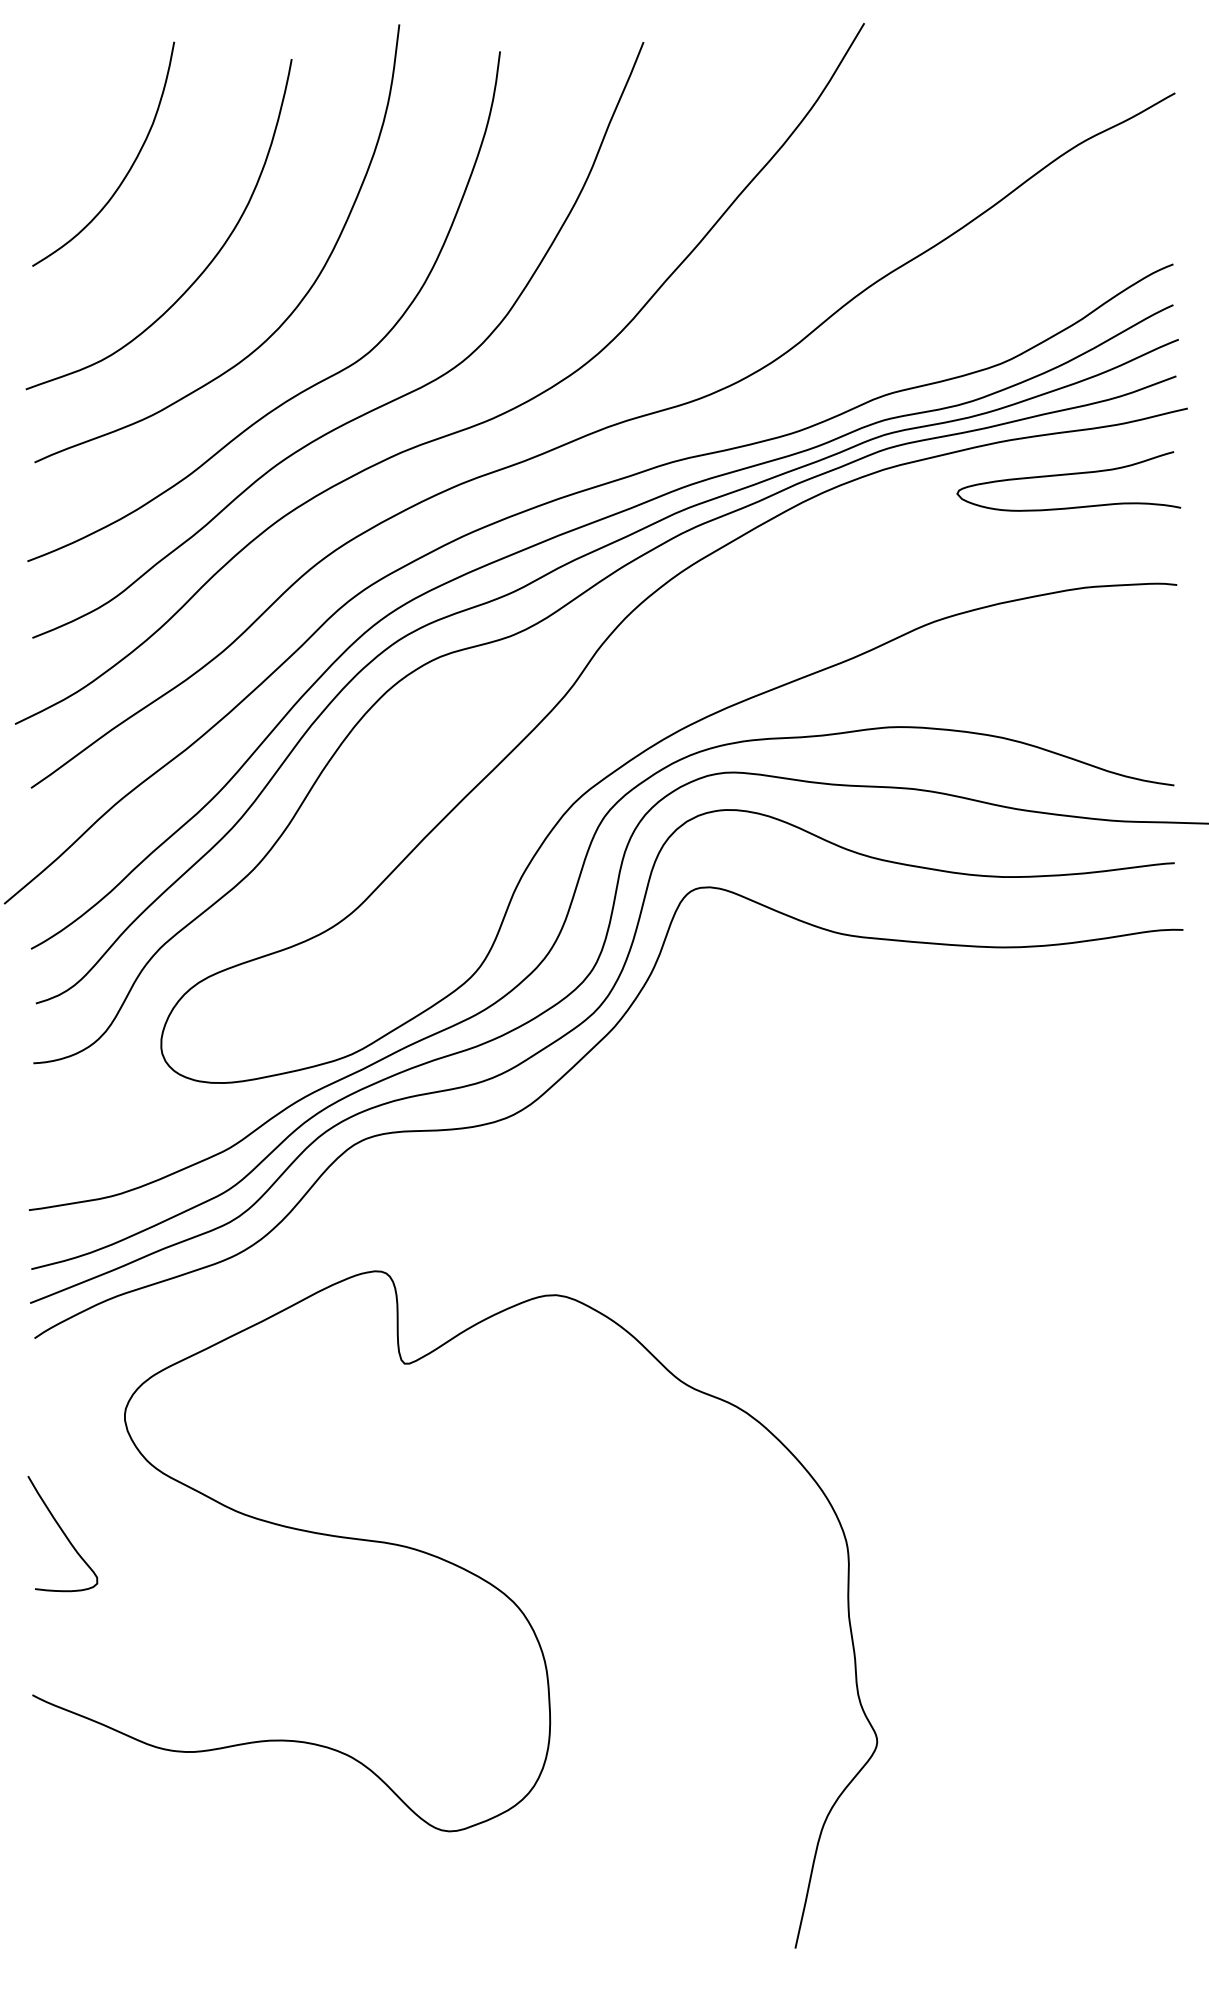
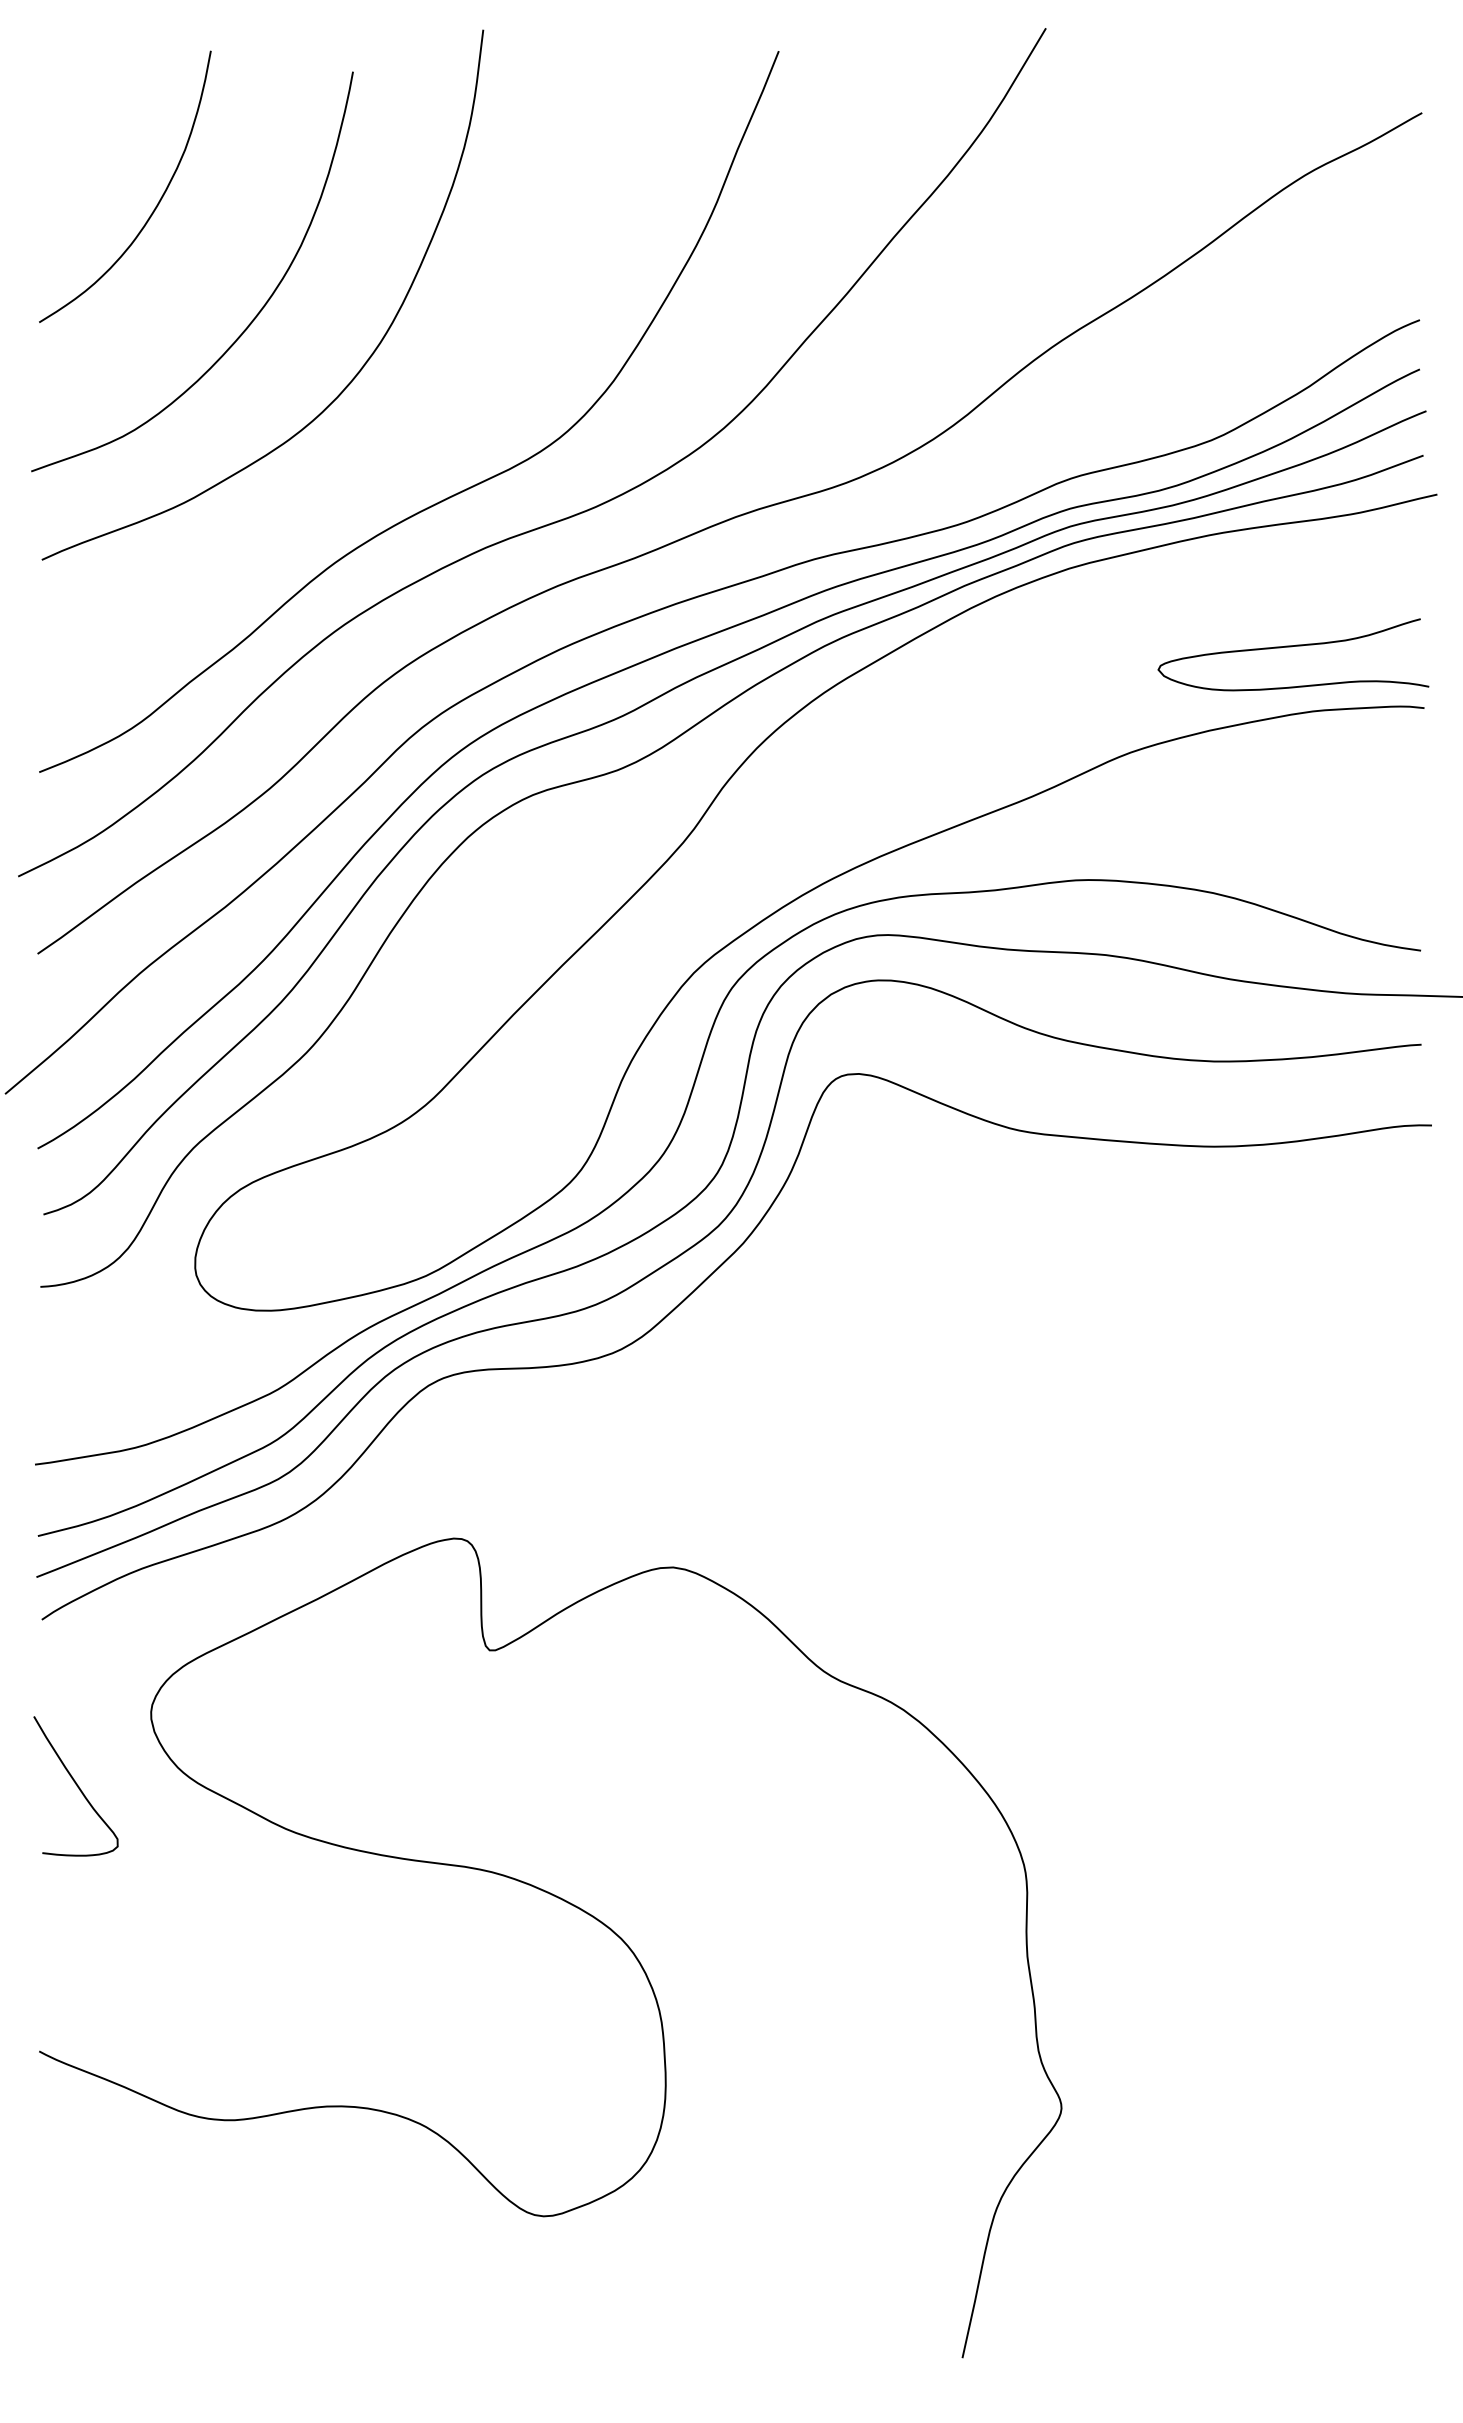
curve: (307, 387) -> (372, 469), removed
curve: (1067, 475) -> (1291, 647), moved
curve: (63, 1533) -> (76, 1785), moved

